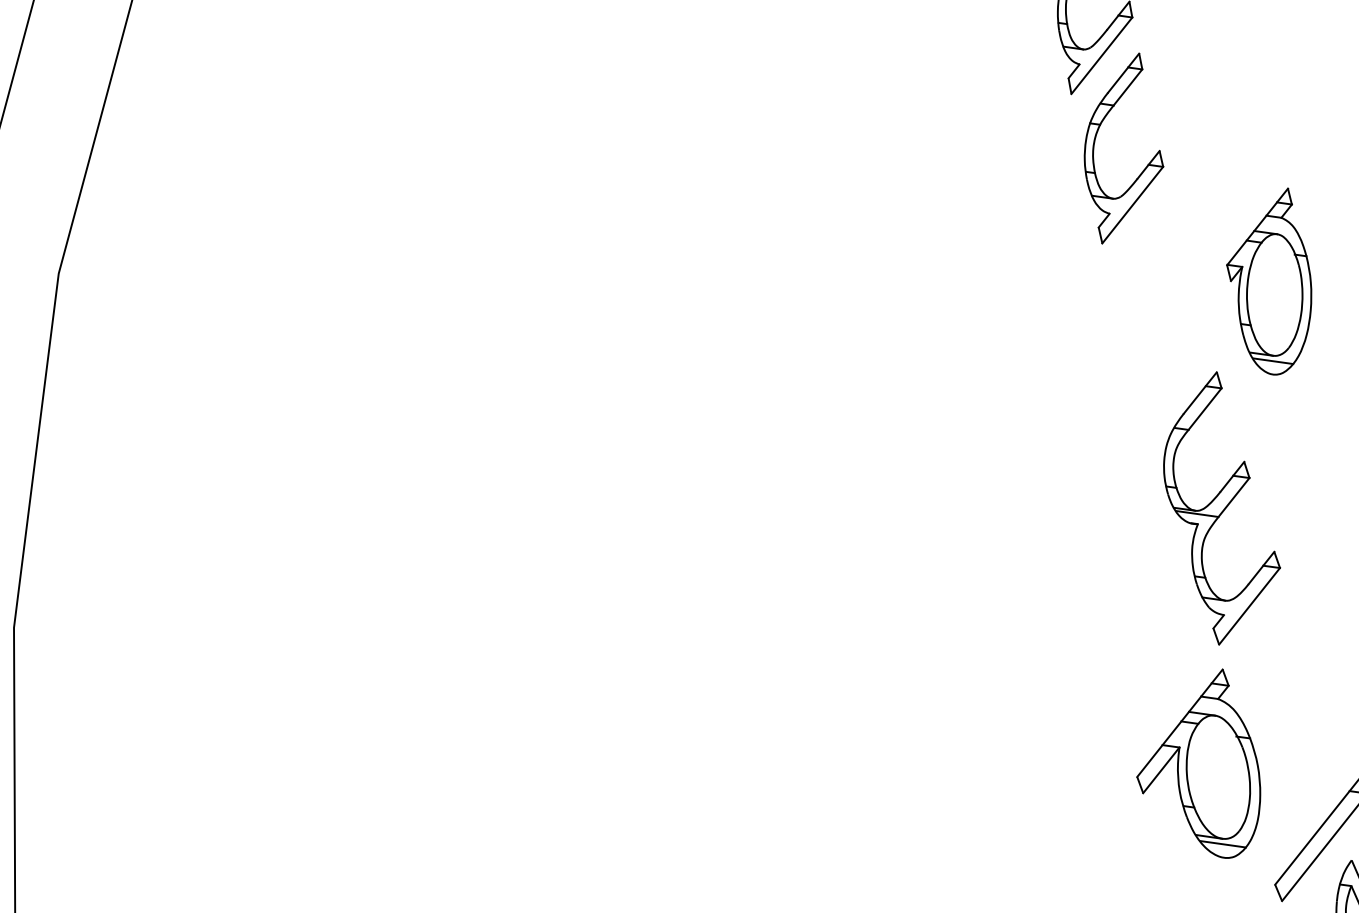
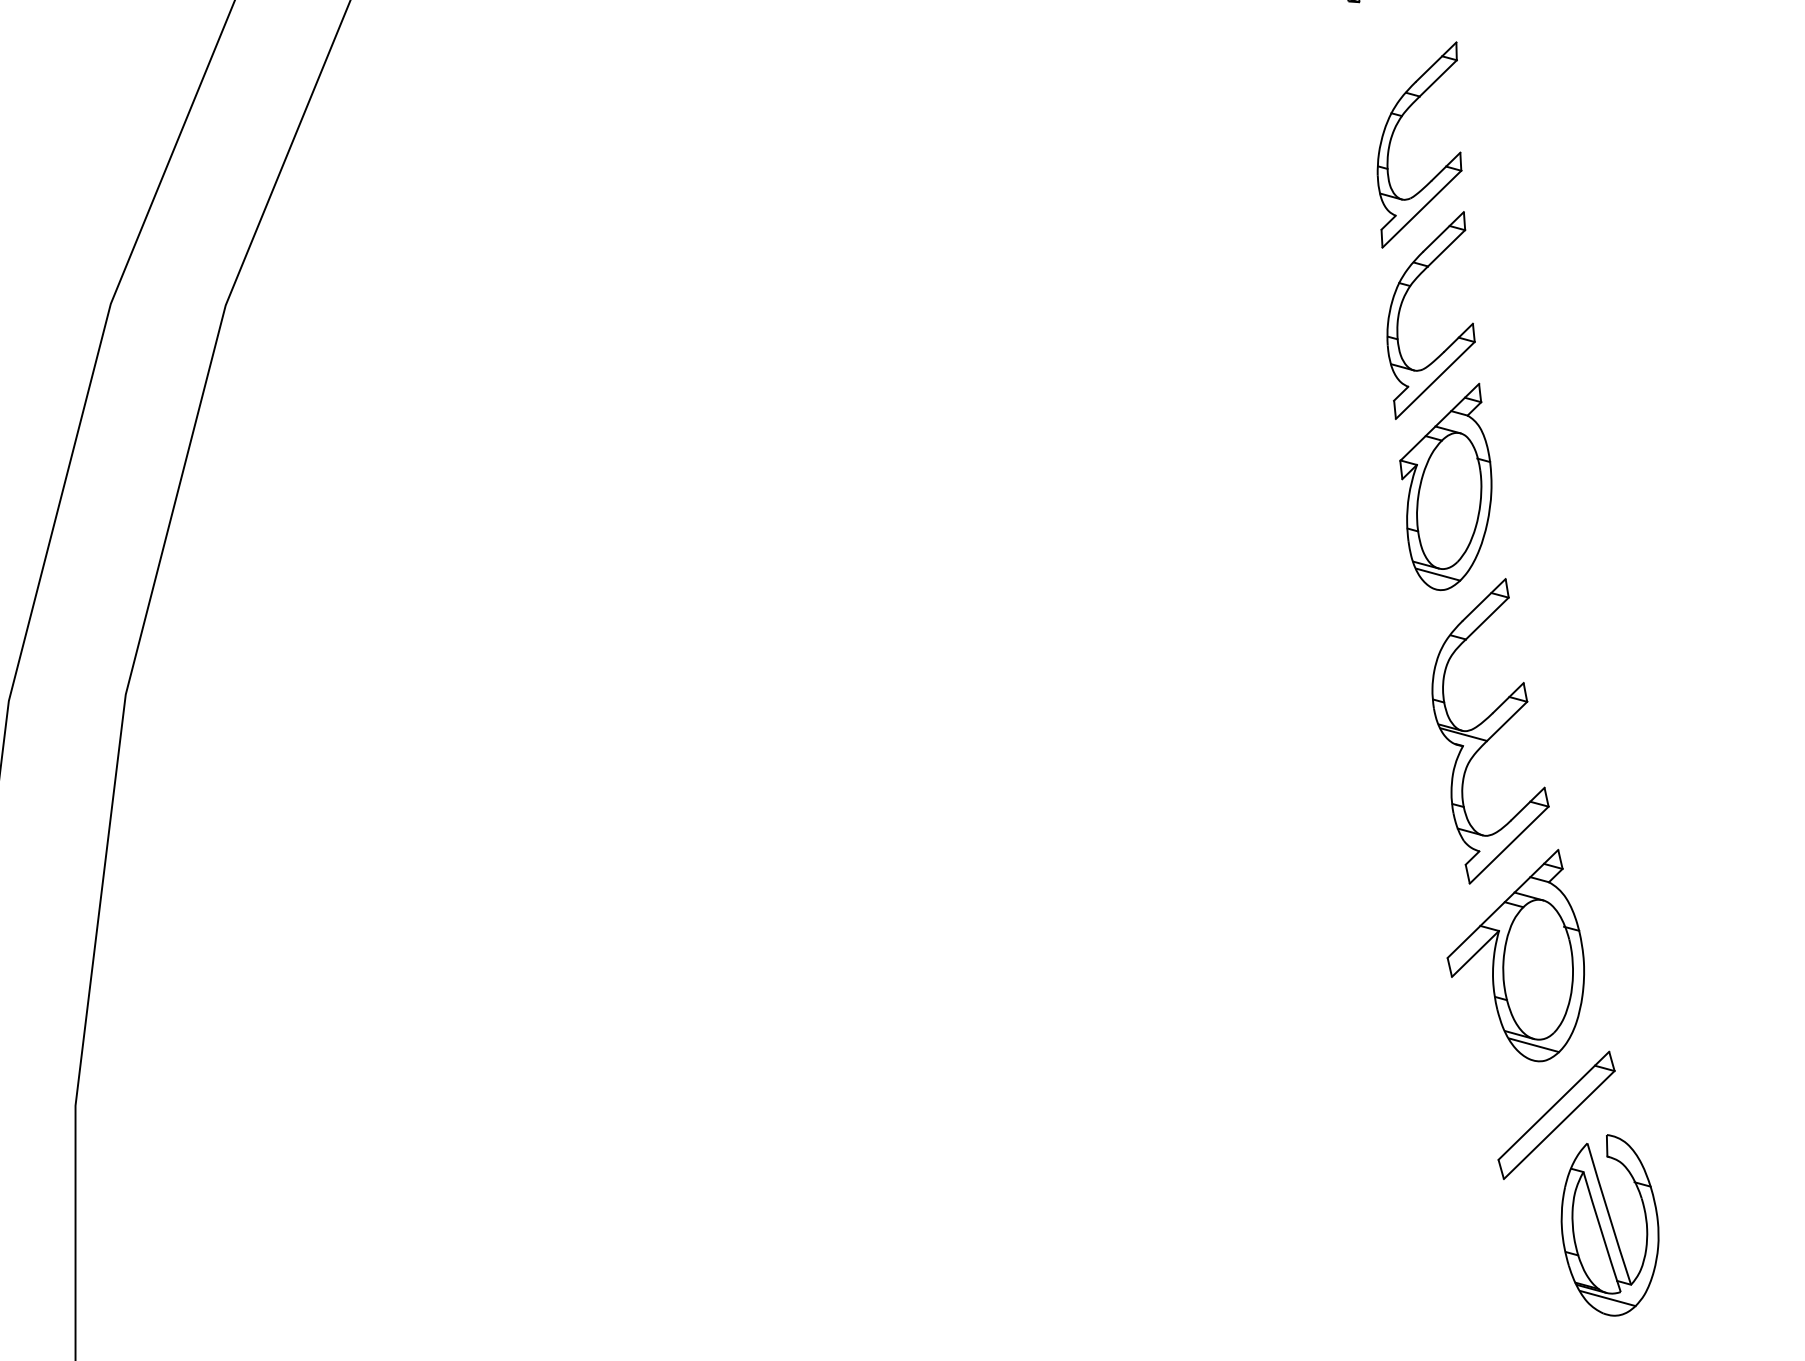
part: (1269, 282) -> (1445, 486), moved
part: (1196, 767) -> (1515, 955), moved

